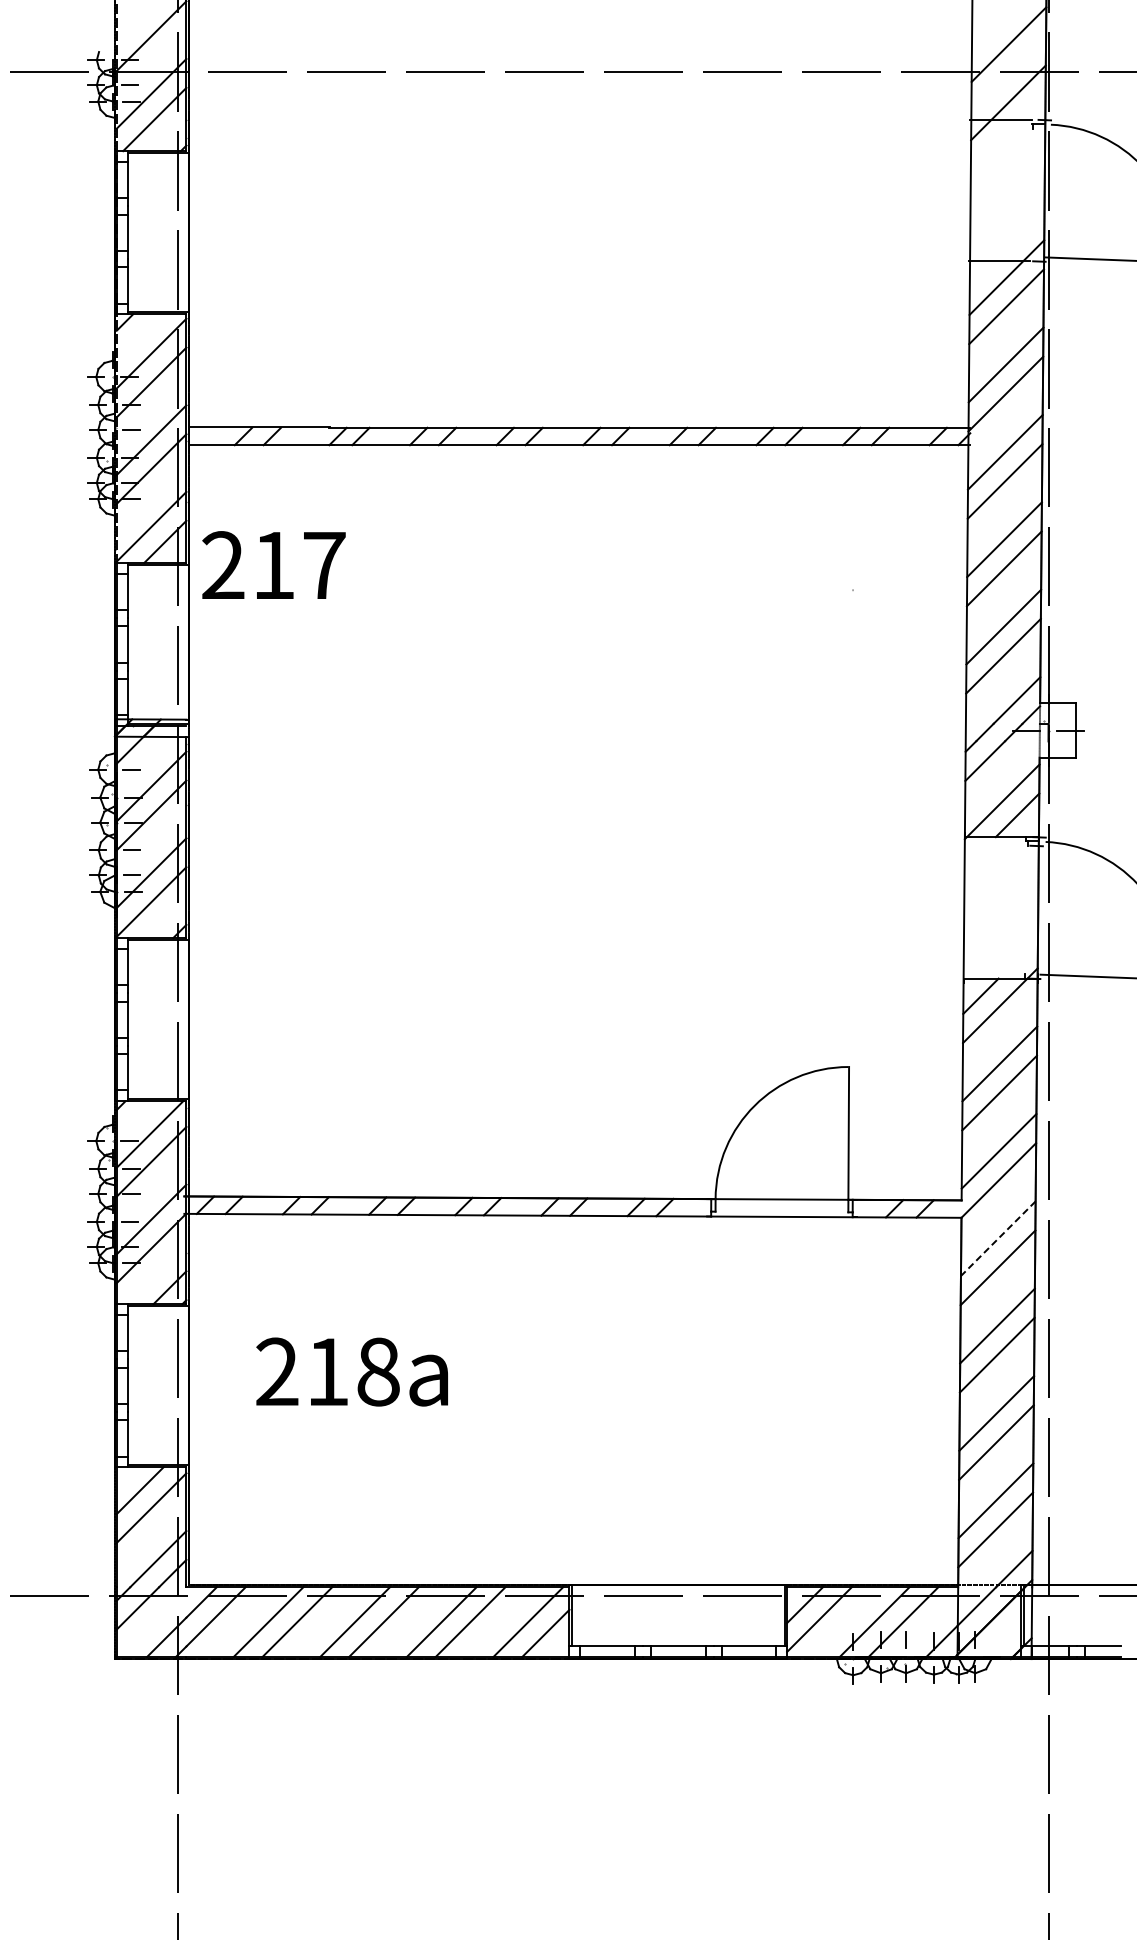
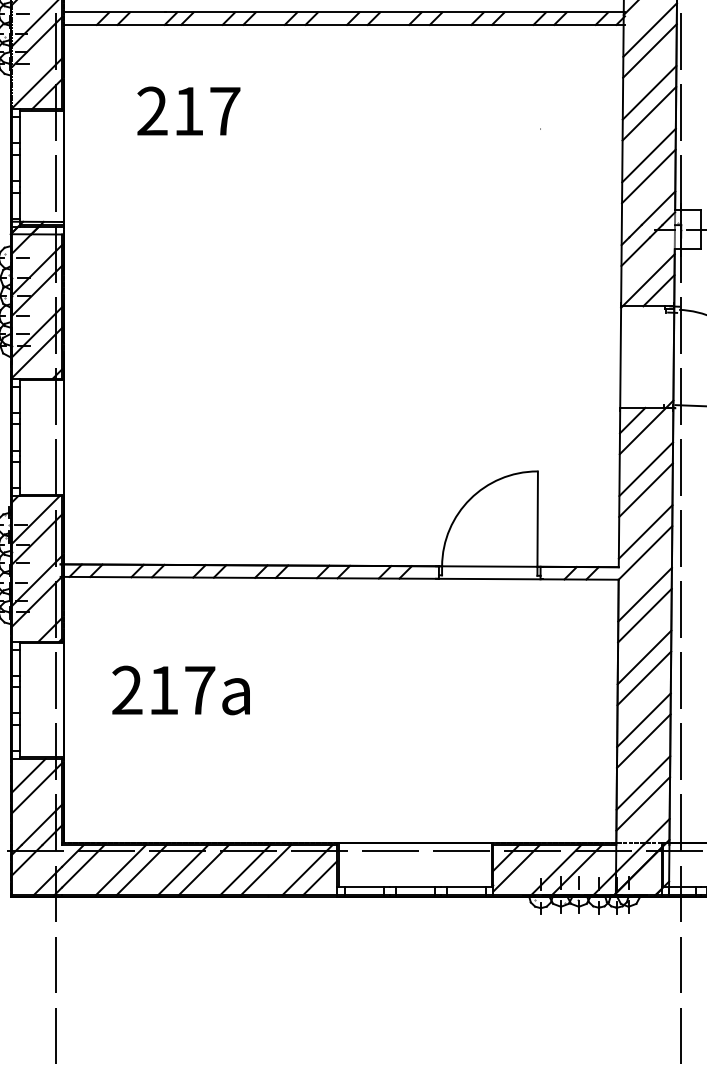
text: (273, 564) -> (188, 110), moved
line: (998, 1238) -> (645, 594), dashed -> solid
text: (378, 1371) -> (200, 690), 218 -> 217

